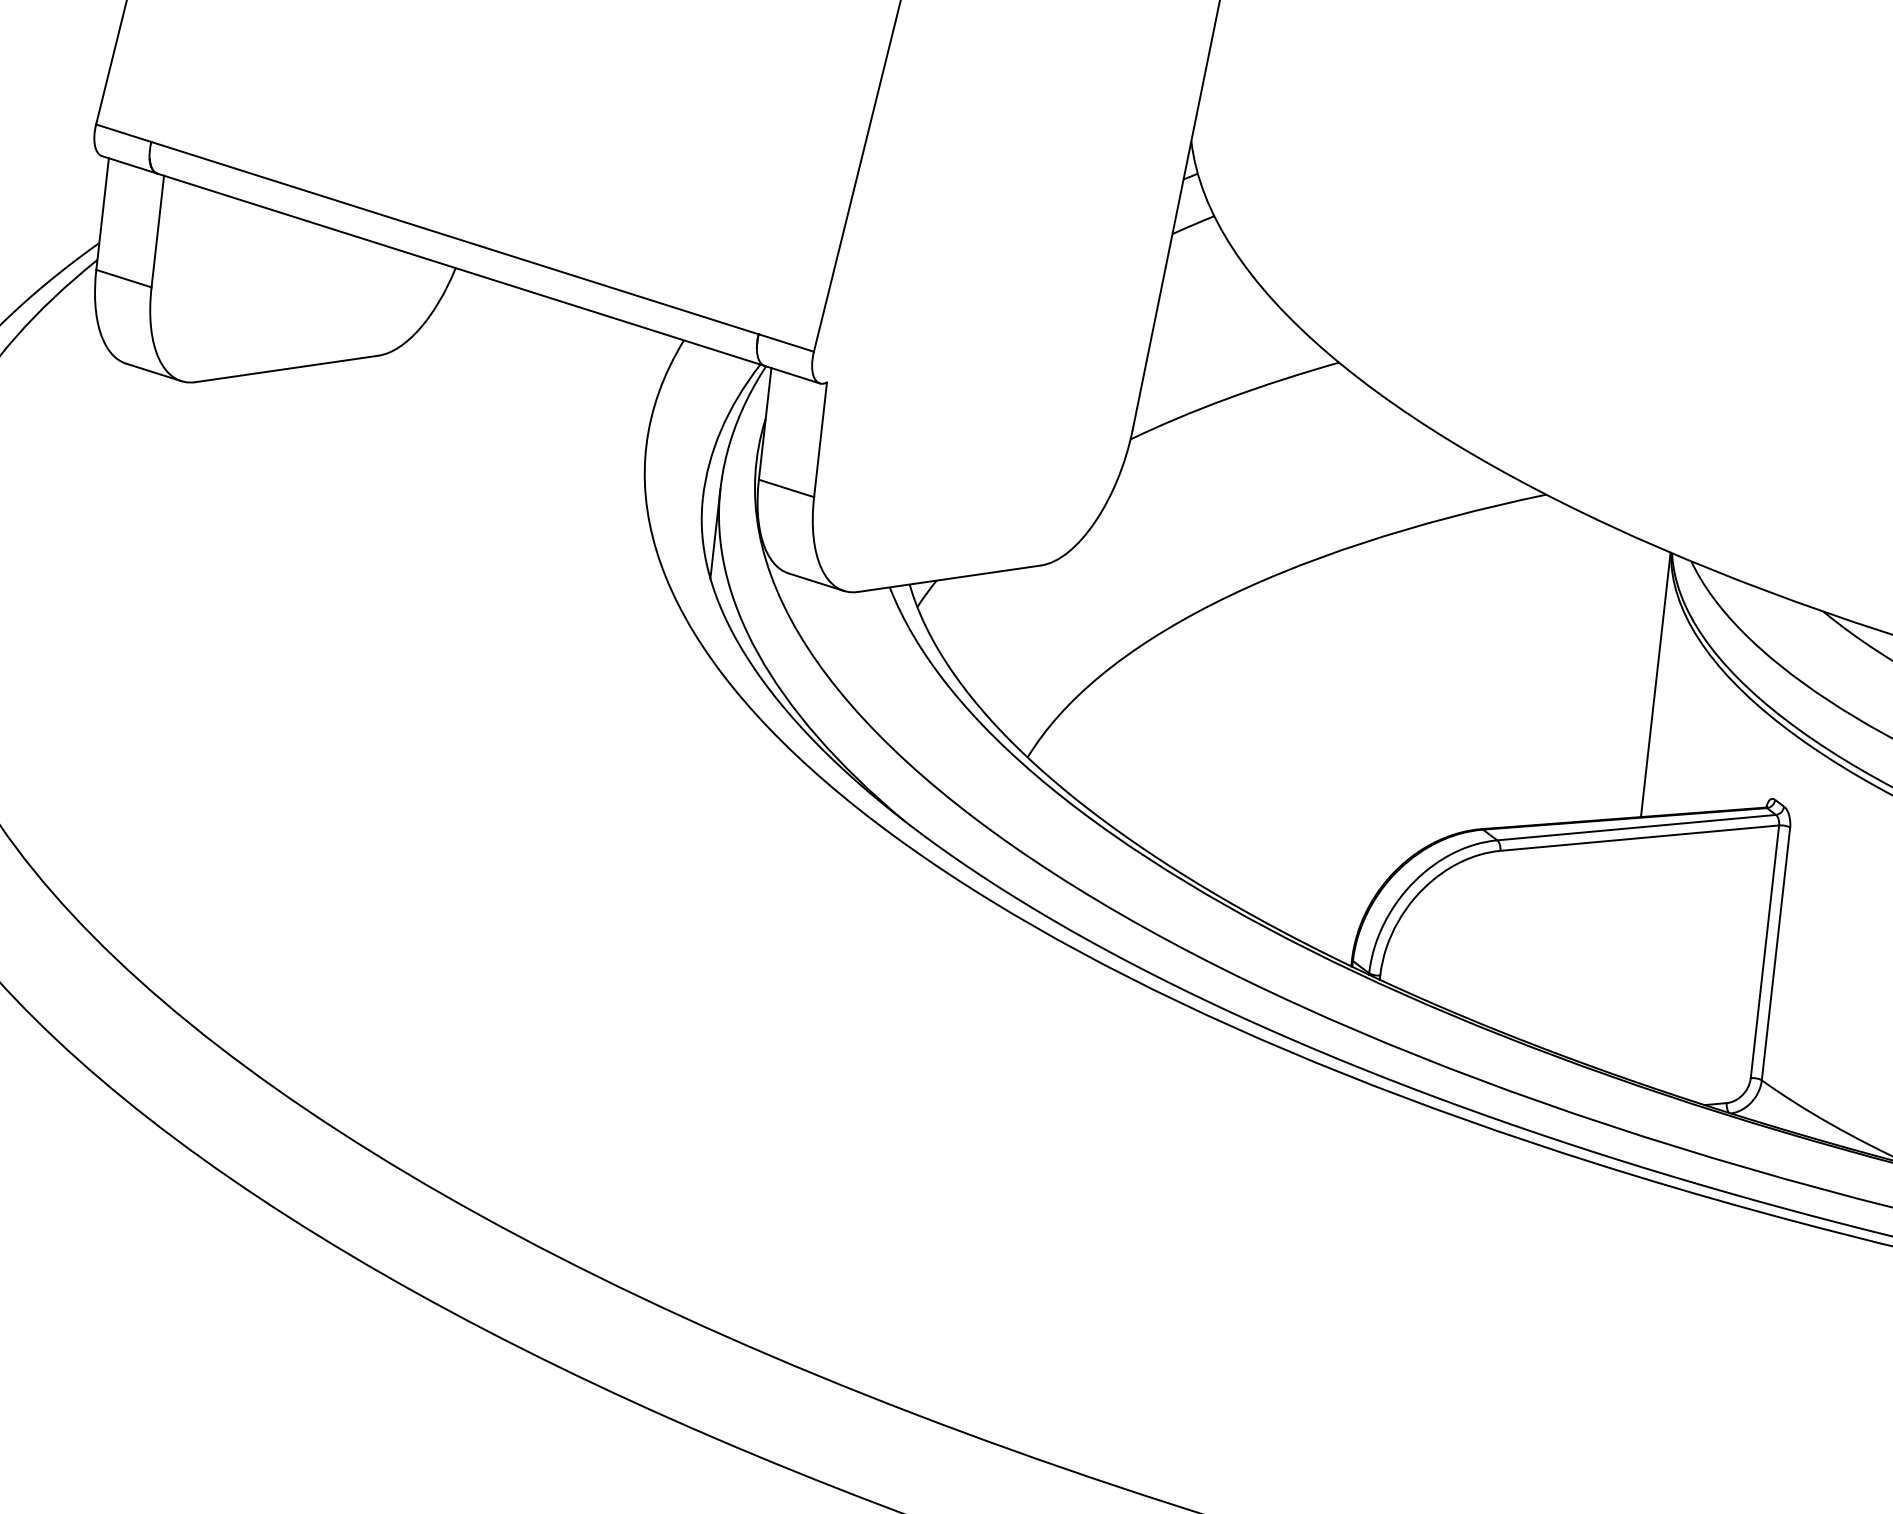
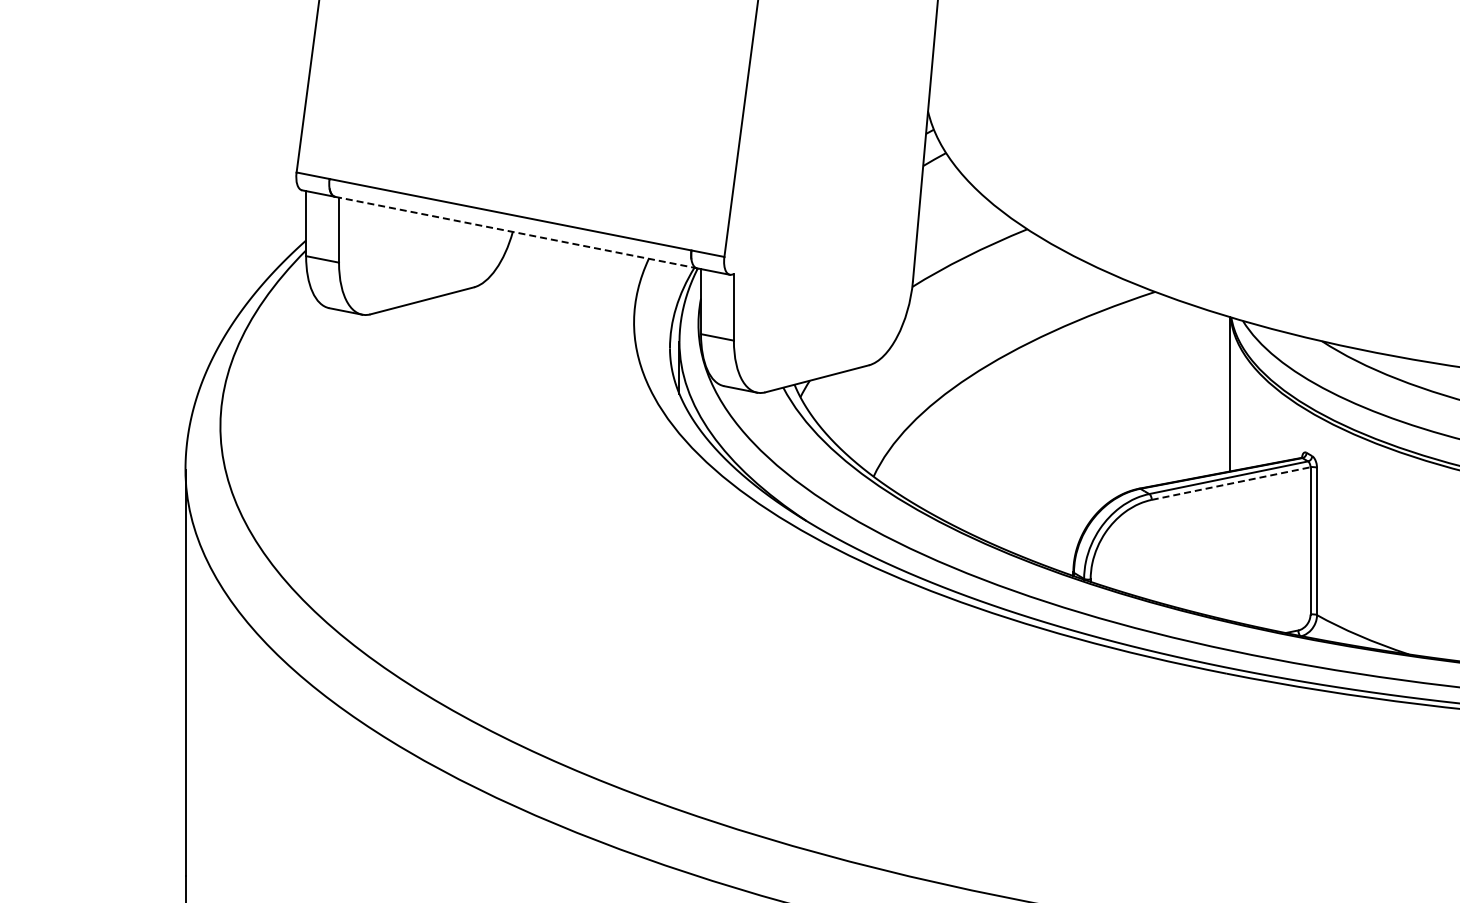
line: (461, 269) -> (516, 232), solid -> dashed
line: (1640, 838) -> (1231, 483), solid -> dashed

